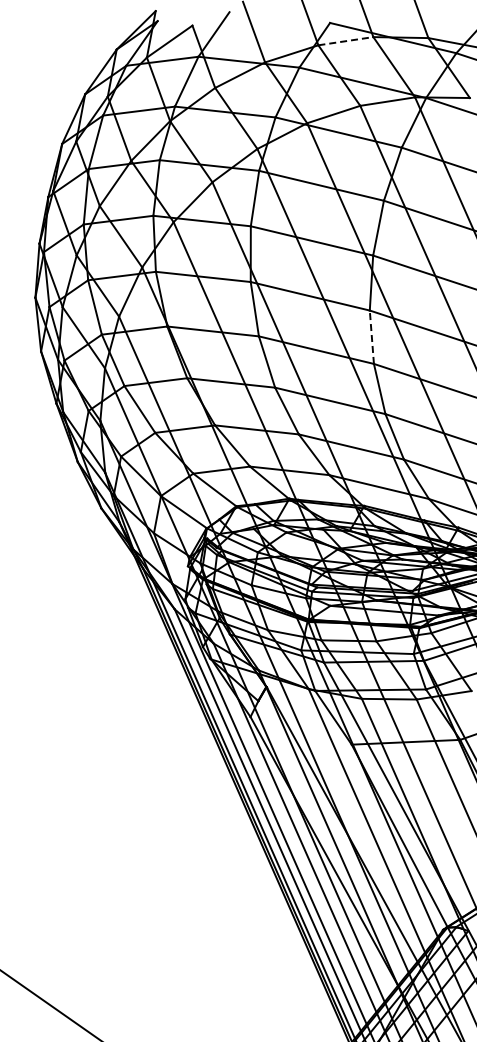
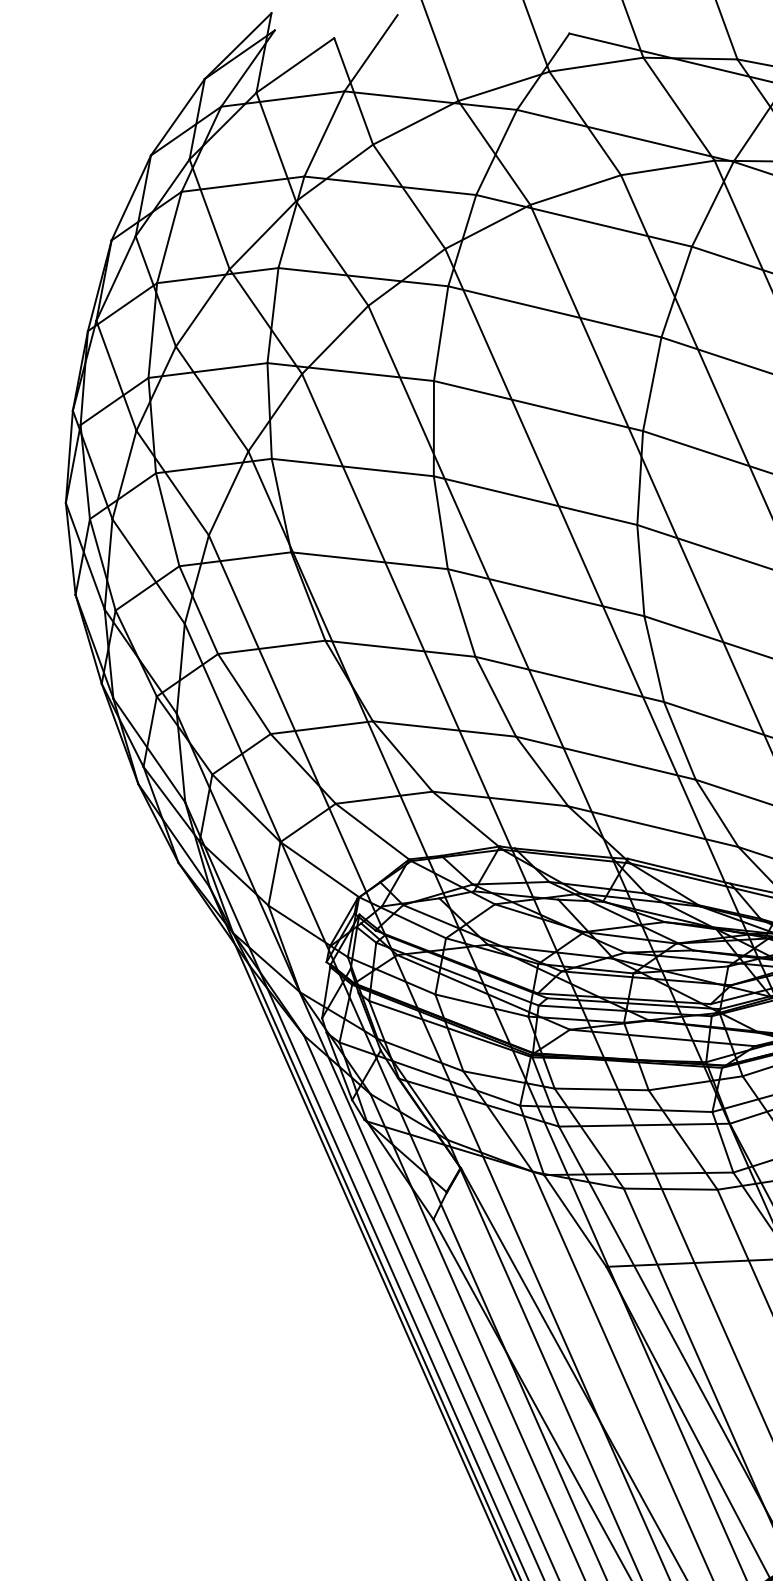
line: (345, 41) -> (595, 65), dashed -> solid
line: (371, 337) -> (640, 571), dashed -> solid

